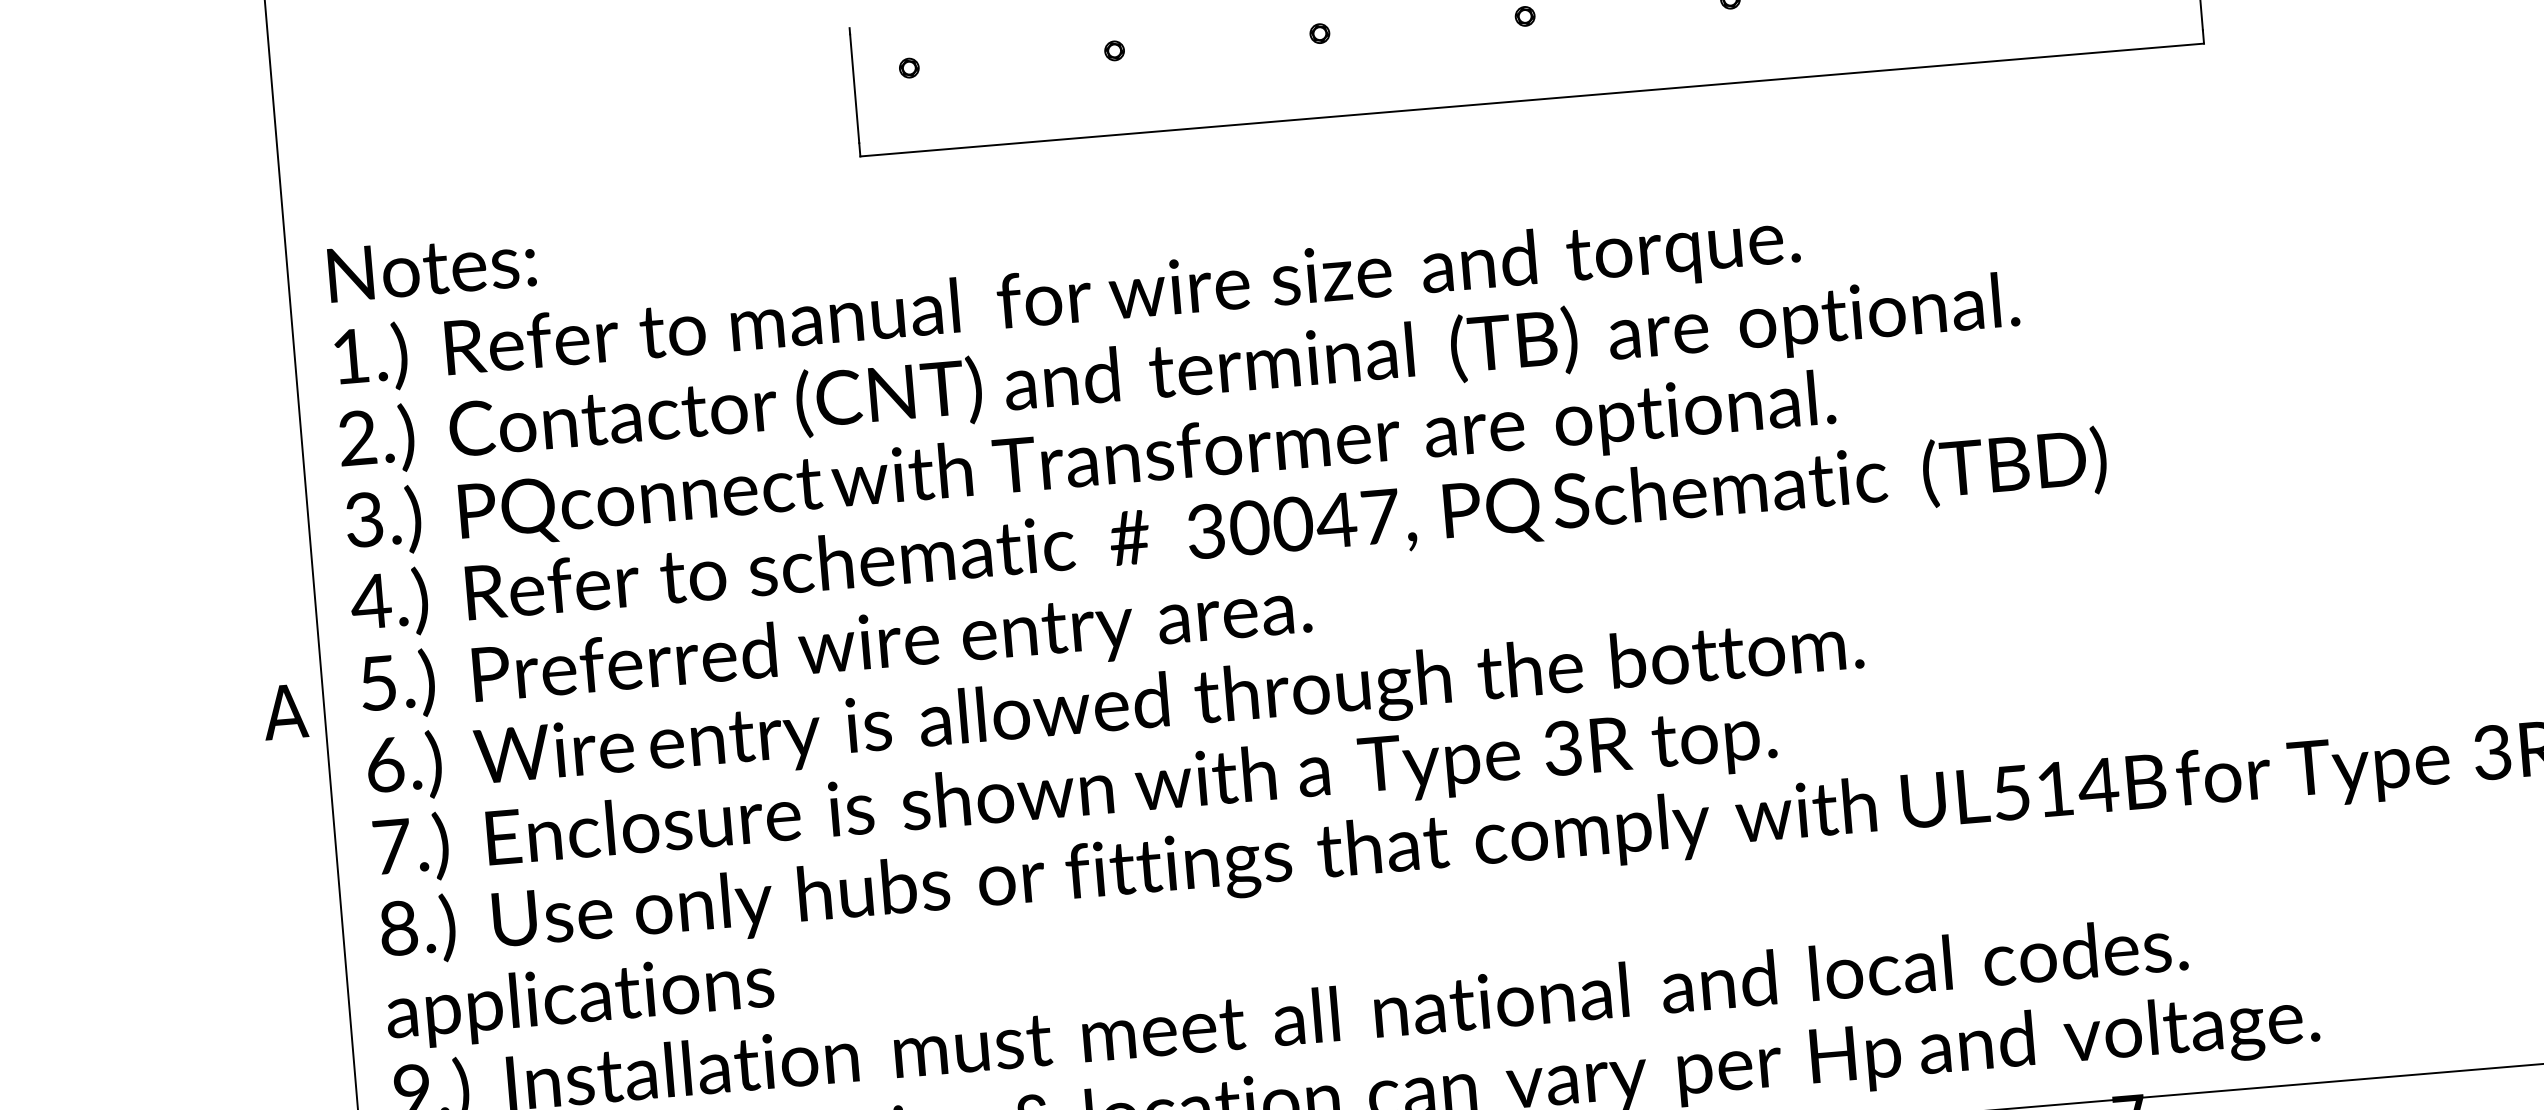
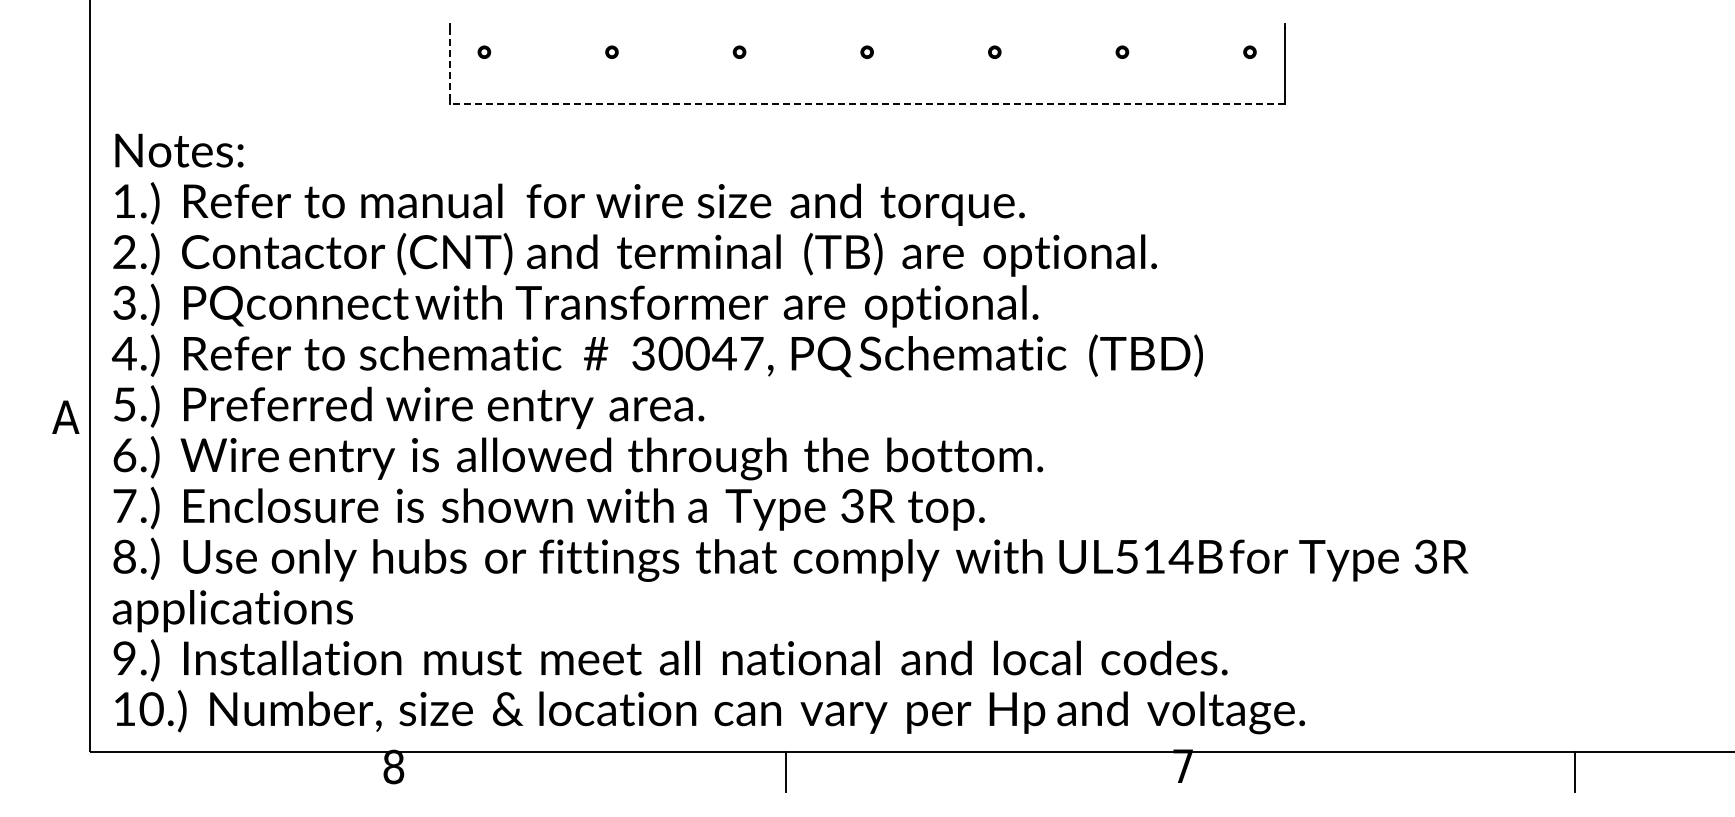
line: (854, 89) -> (449, 62), solid -> dashed
line: (1532, 100) -> (867, 104), solid -> dashed

